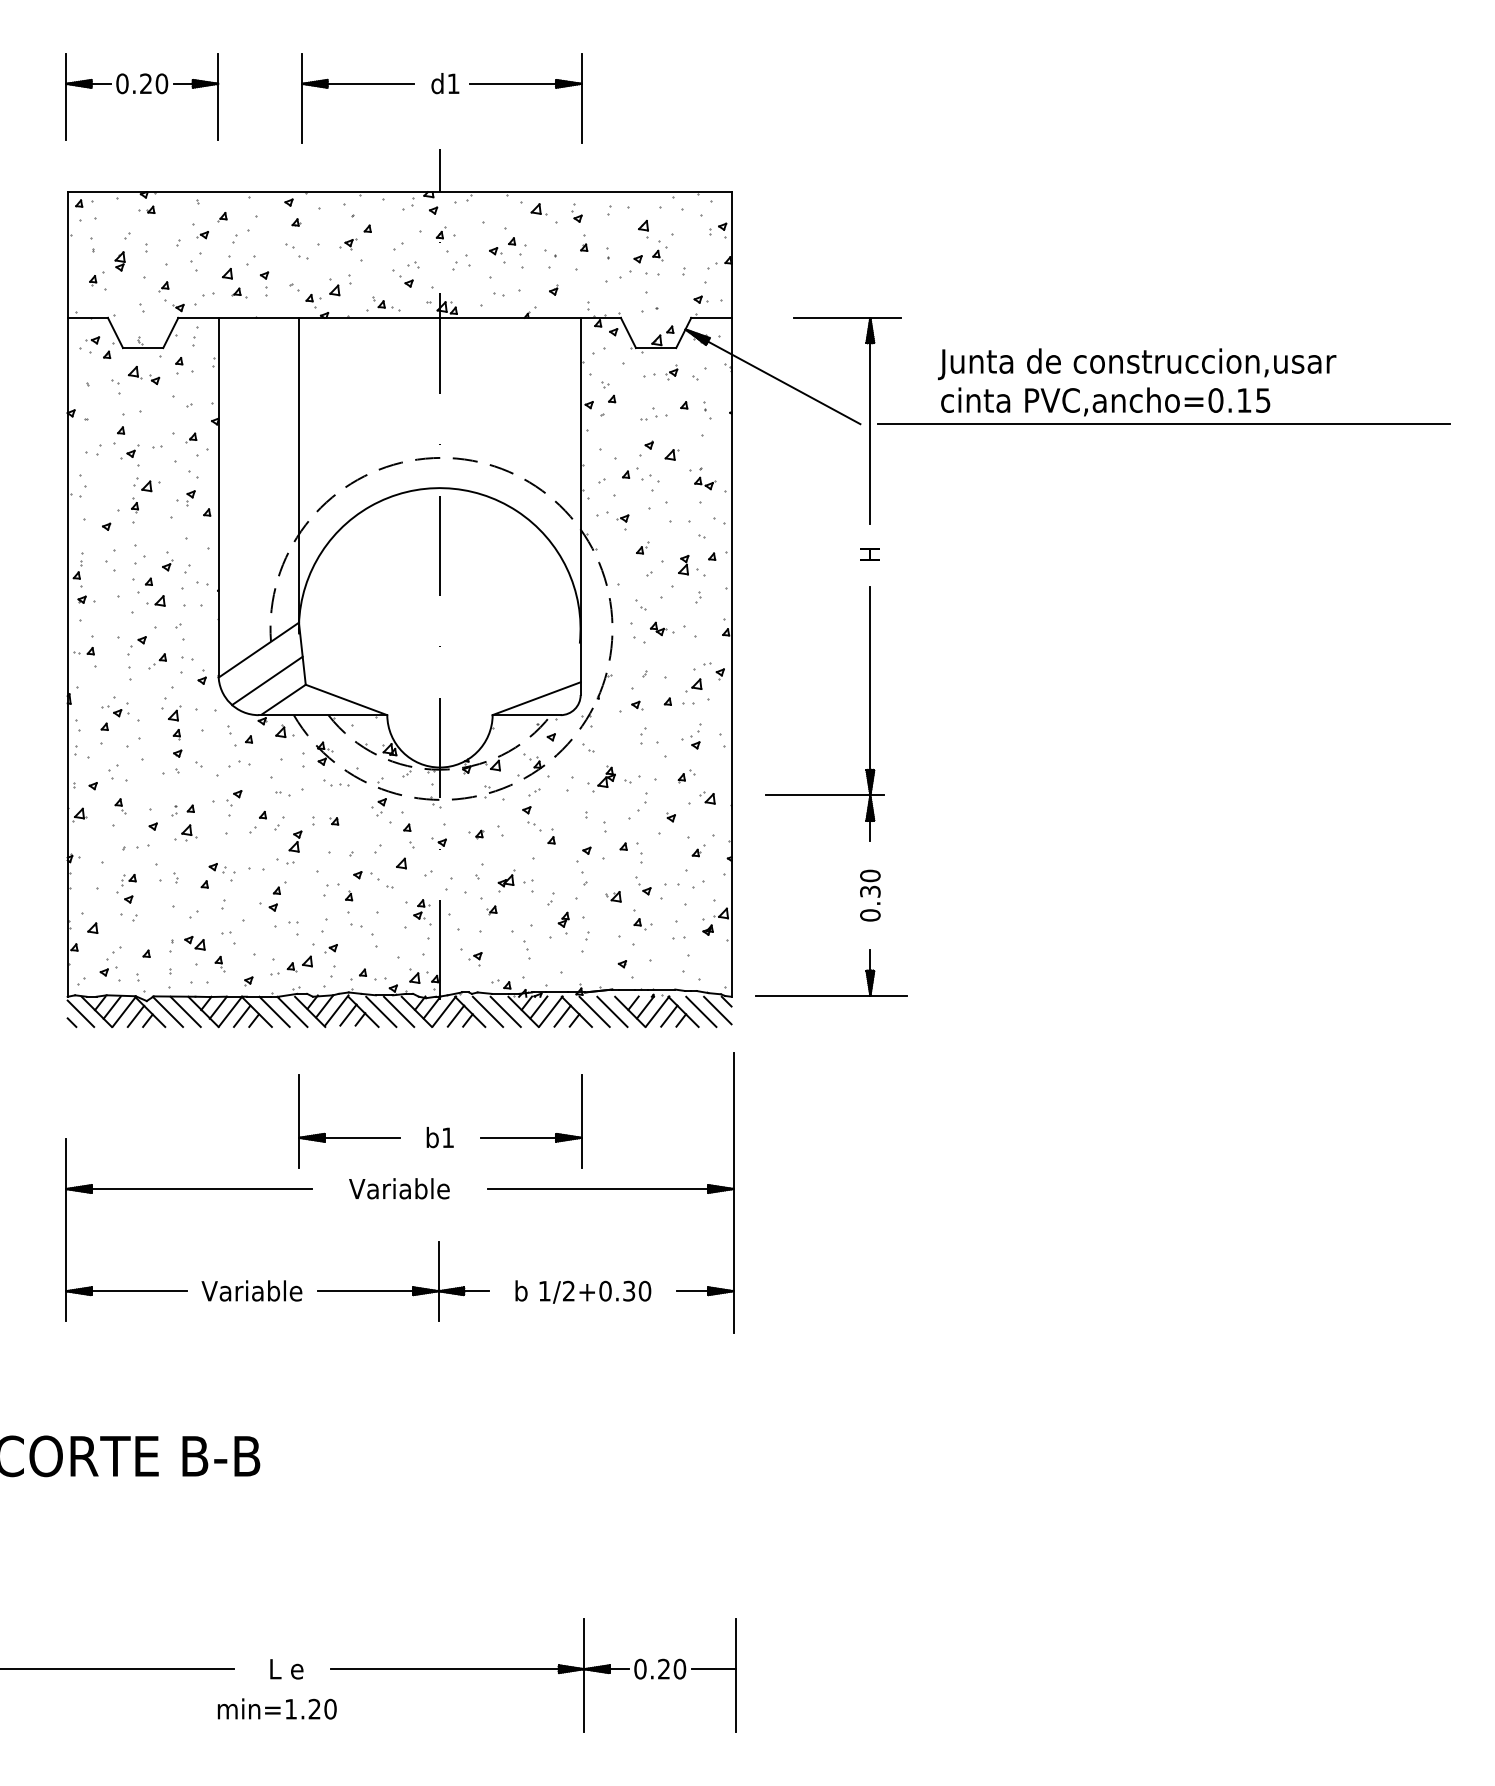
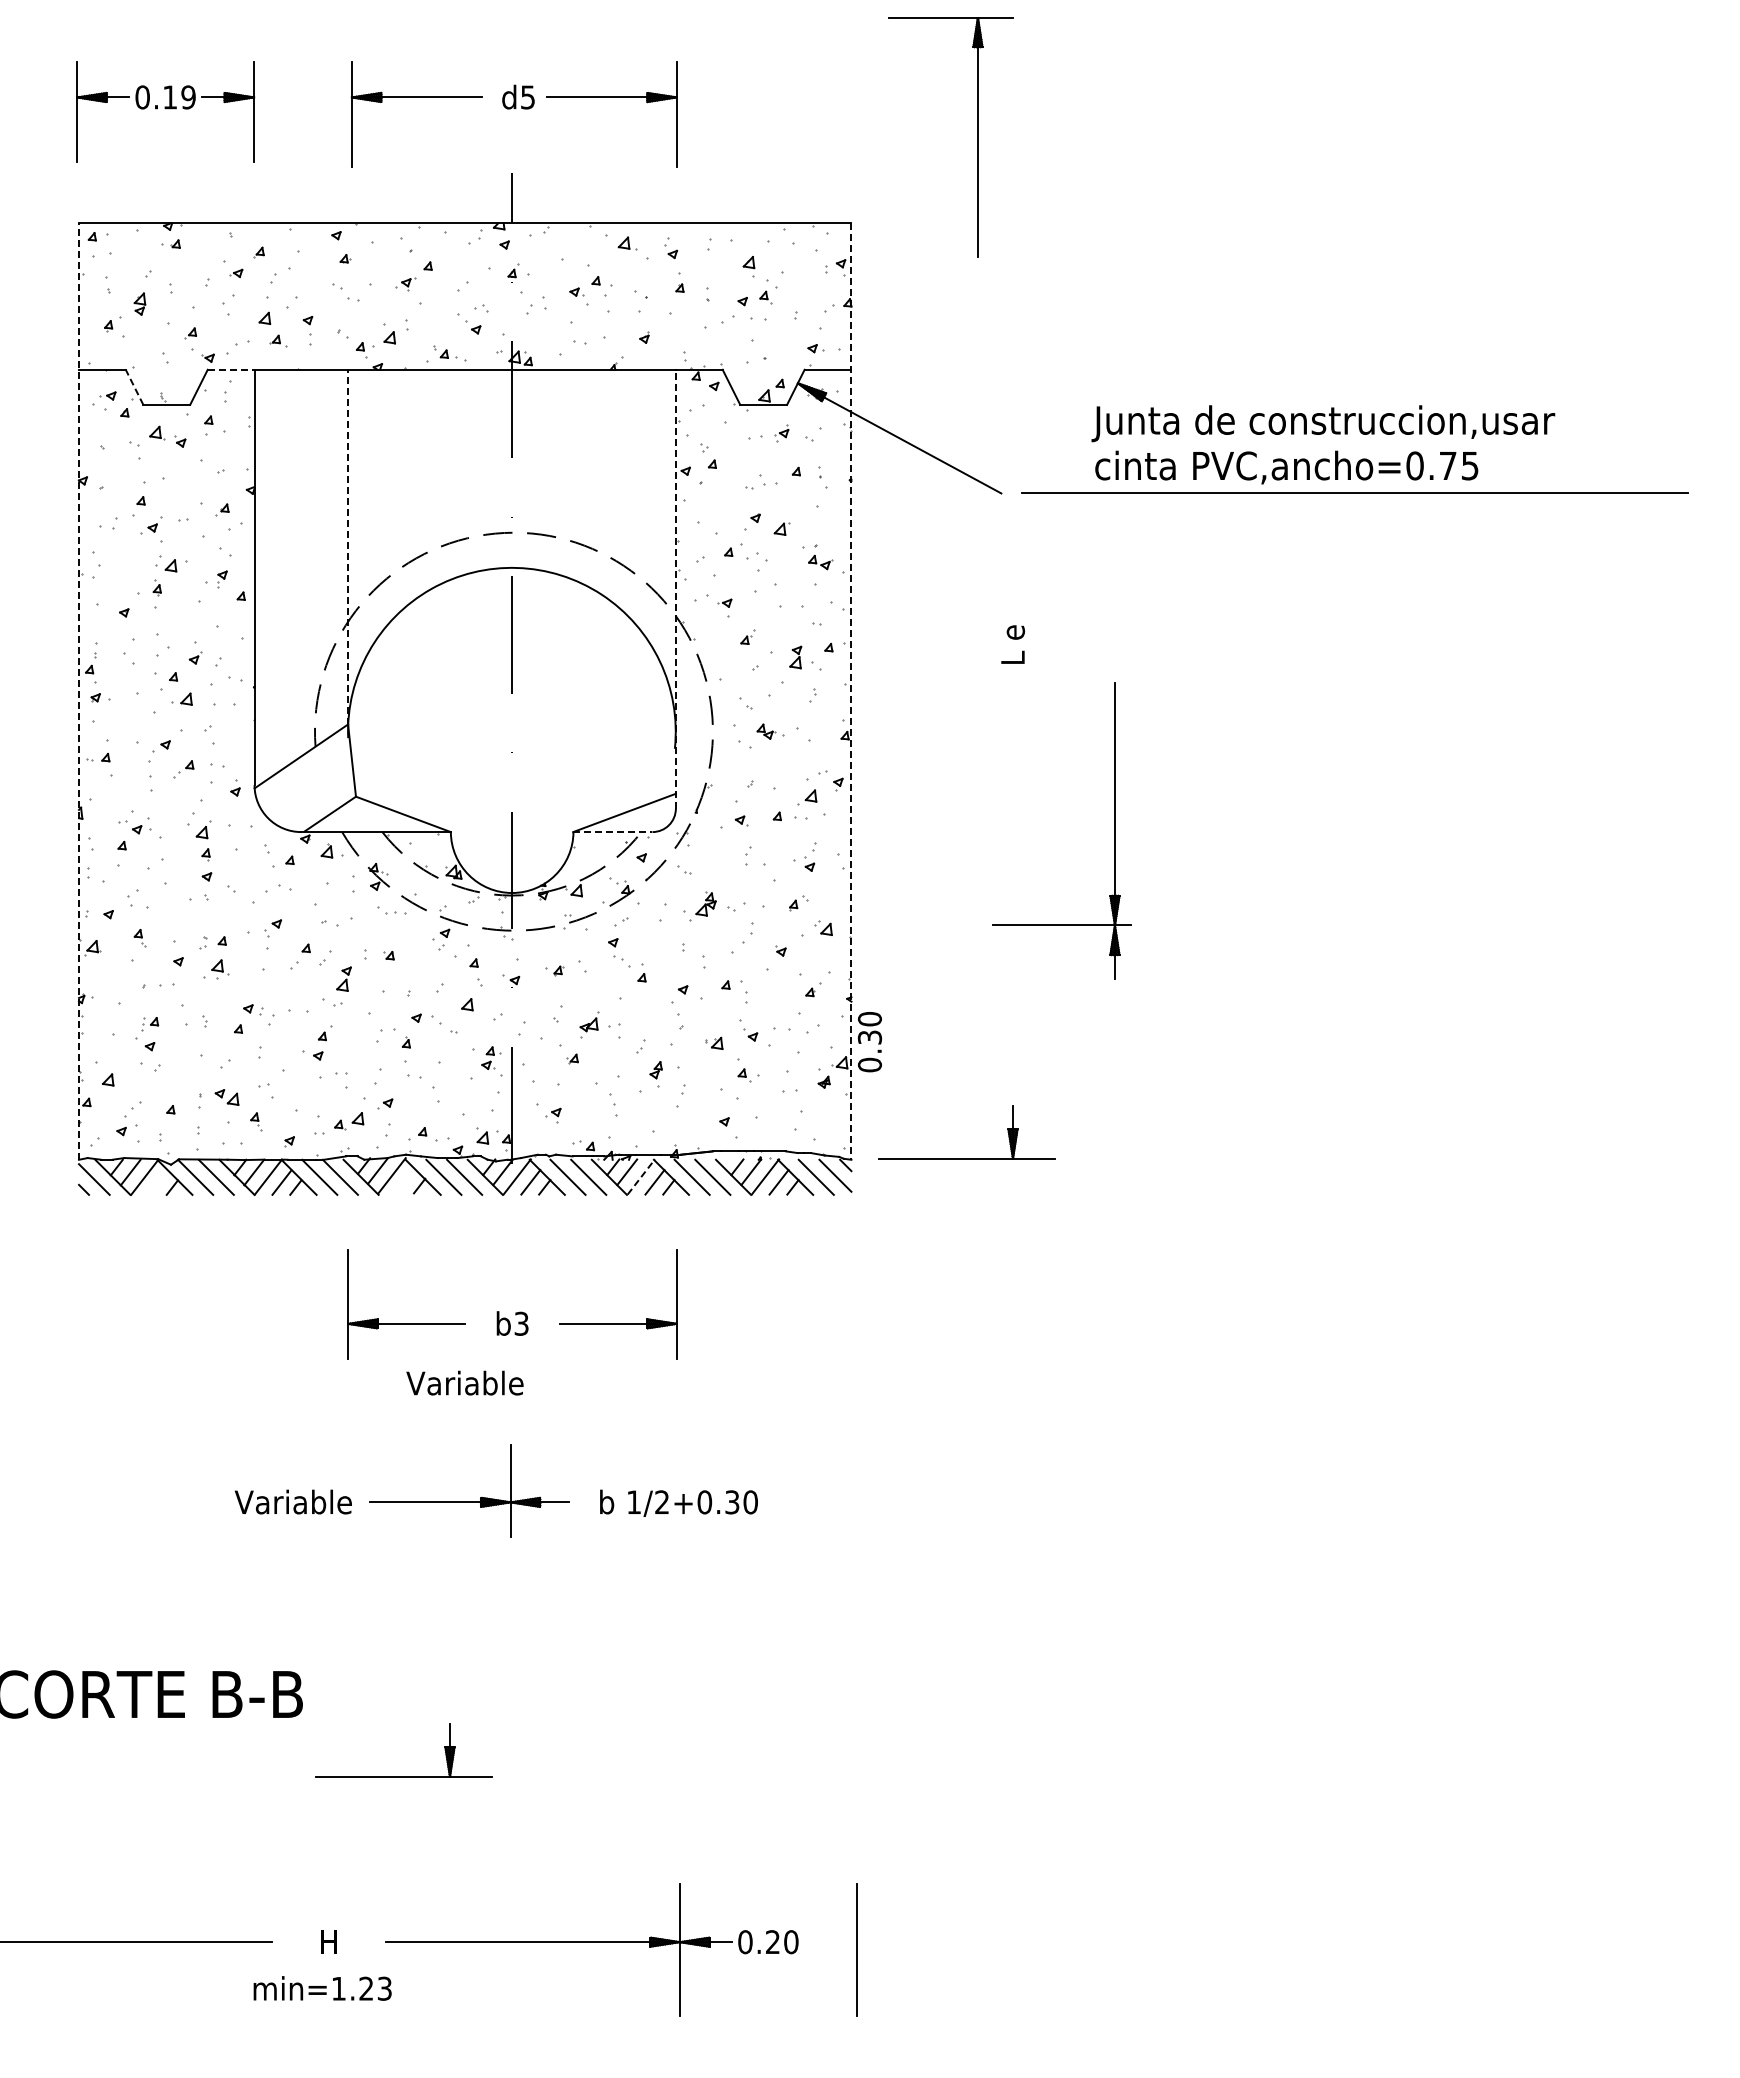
text: (154, 83) -> (179, 97), 0.20 -> 0.19
text: (453, 83) -> (527, 97), d1 -> d5
line: (198, 317) -> (231, 369), solid -> dashed
line: (115, 333) -> (134, 387), solid -> dashed
text: (1244, 400) -> (1448, 465), PVC,ancho=0.15 -> PVC,ancho=0.75
part: (869, 420) -> (977, 137), moved
line: (299, 470) -> (348, 547), solid -> dashed
line: (580, 505) -> (675, 588), solid -> dashed
text: (870, 553) -> (1013, 644), H -> L e
line: (68, 594) -> (79, 691), solid -> dashed
line: (731, 595) -> (851, 692), solid -> dashed
line: (267, 681) -> (311, 792), removed
part: (869, 713) -> (1114, 830), moved
line: (527, 715) -> (613, 832), solid -> dashed
text: (869, 896) -> (869, 1042), moved
line: (551, 1011) -> (641, 1176), solid -> dashed
line: (348, 1014) -> (405, 1180), removed
line: (135, 1016) -> (157, 1182), removed
text: (447, 1137) -> (521, 1323), b1 -> b3
part: (189, 1189) -> (220, 1383), removed
part: (610, 1192) -> (710, 1387), removed
part: (346, 1526) -> (403, 1776), added
text: (286, 1669) -> (333, 1942), L e -> H
line: (713, 1669) -> (830, 1942), removed
text: (330, 1709) -> (384, 1988), min=1.20 -> min=1.23

